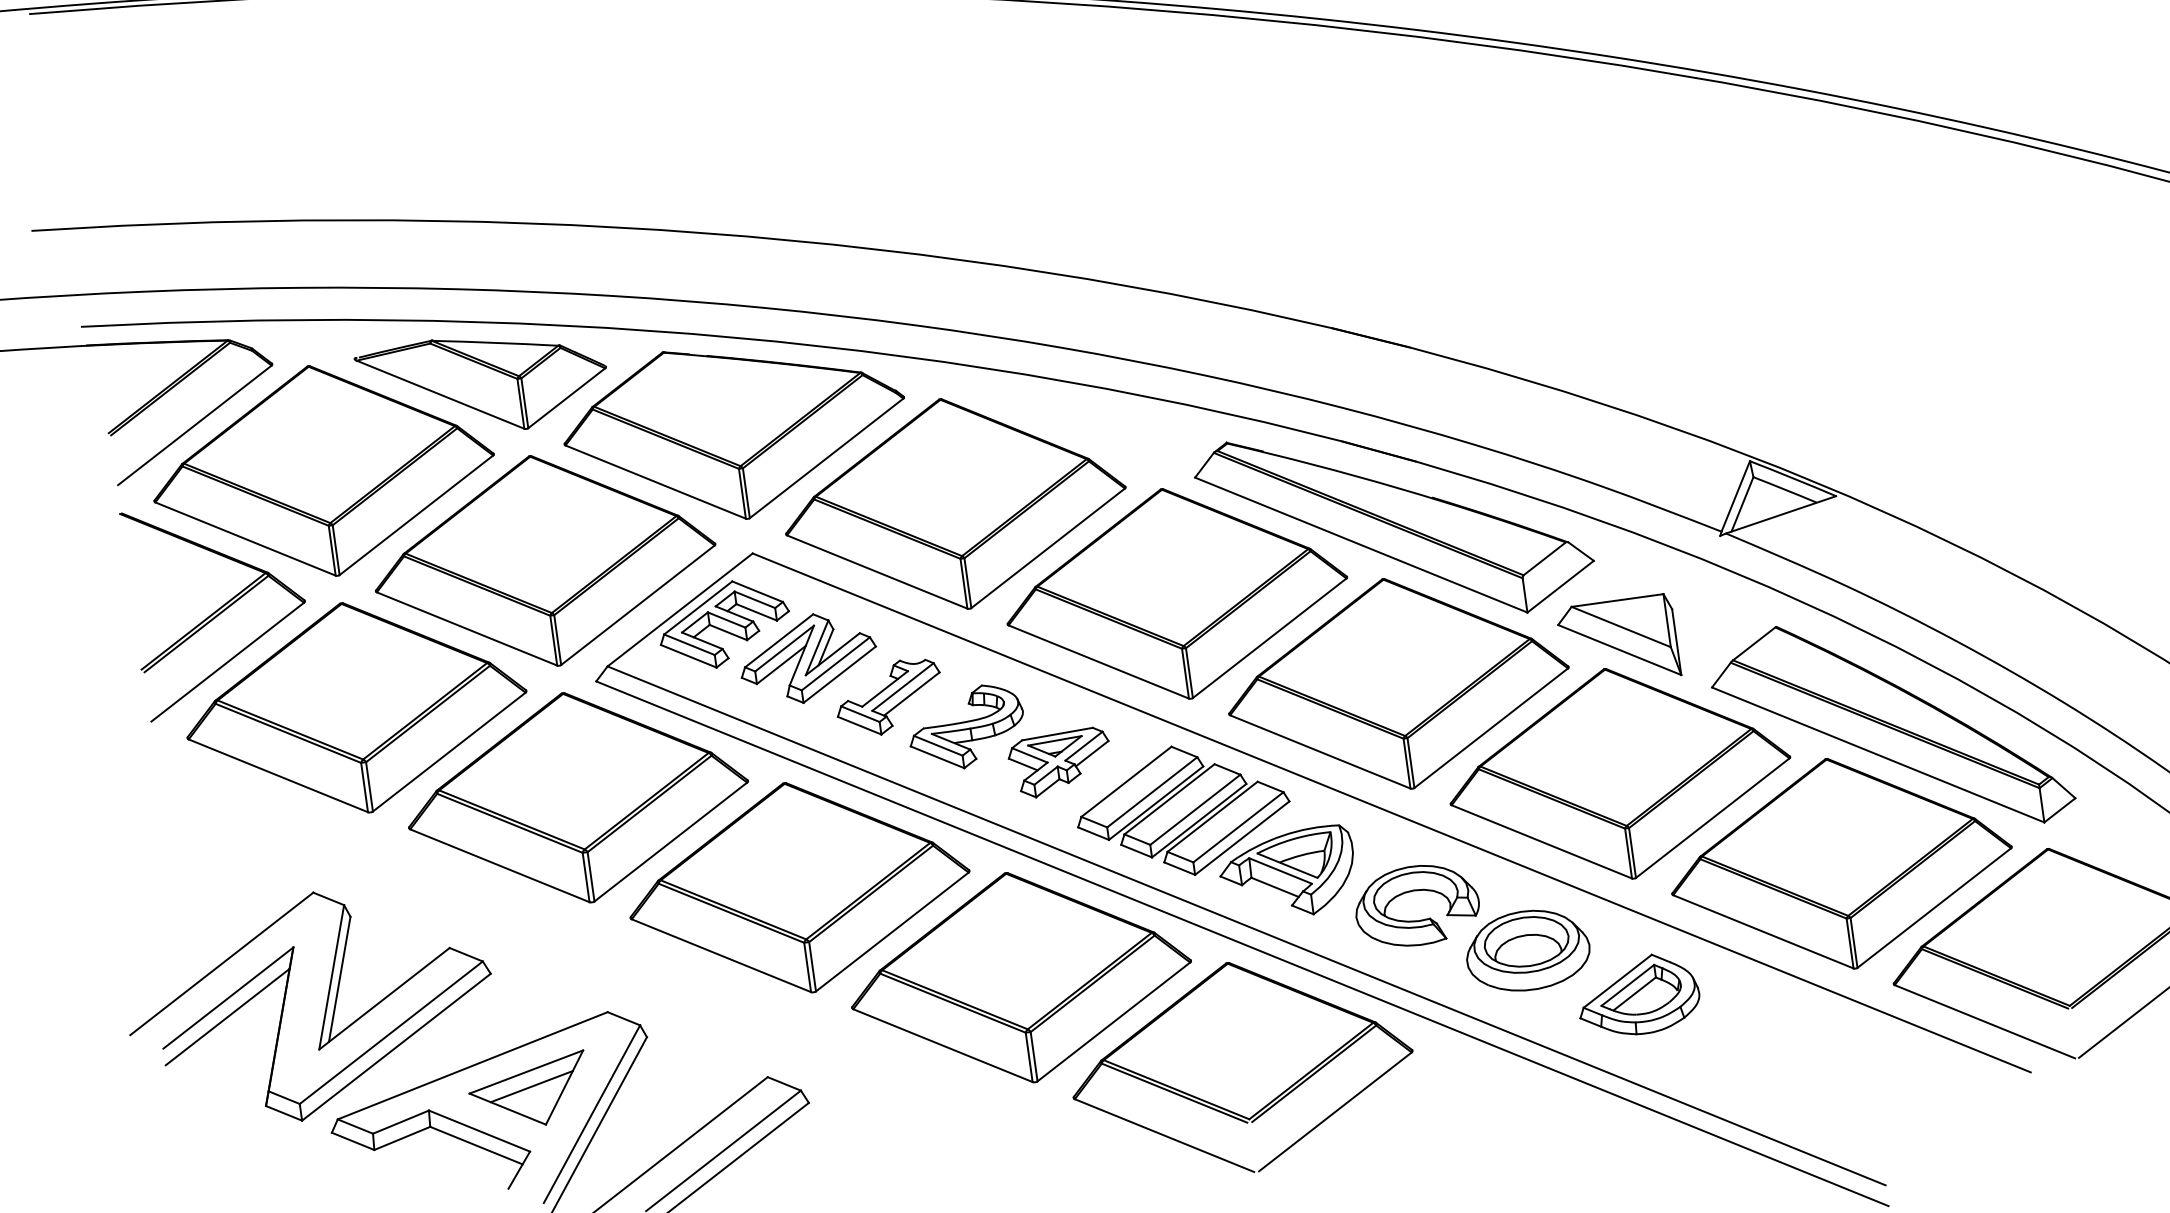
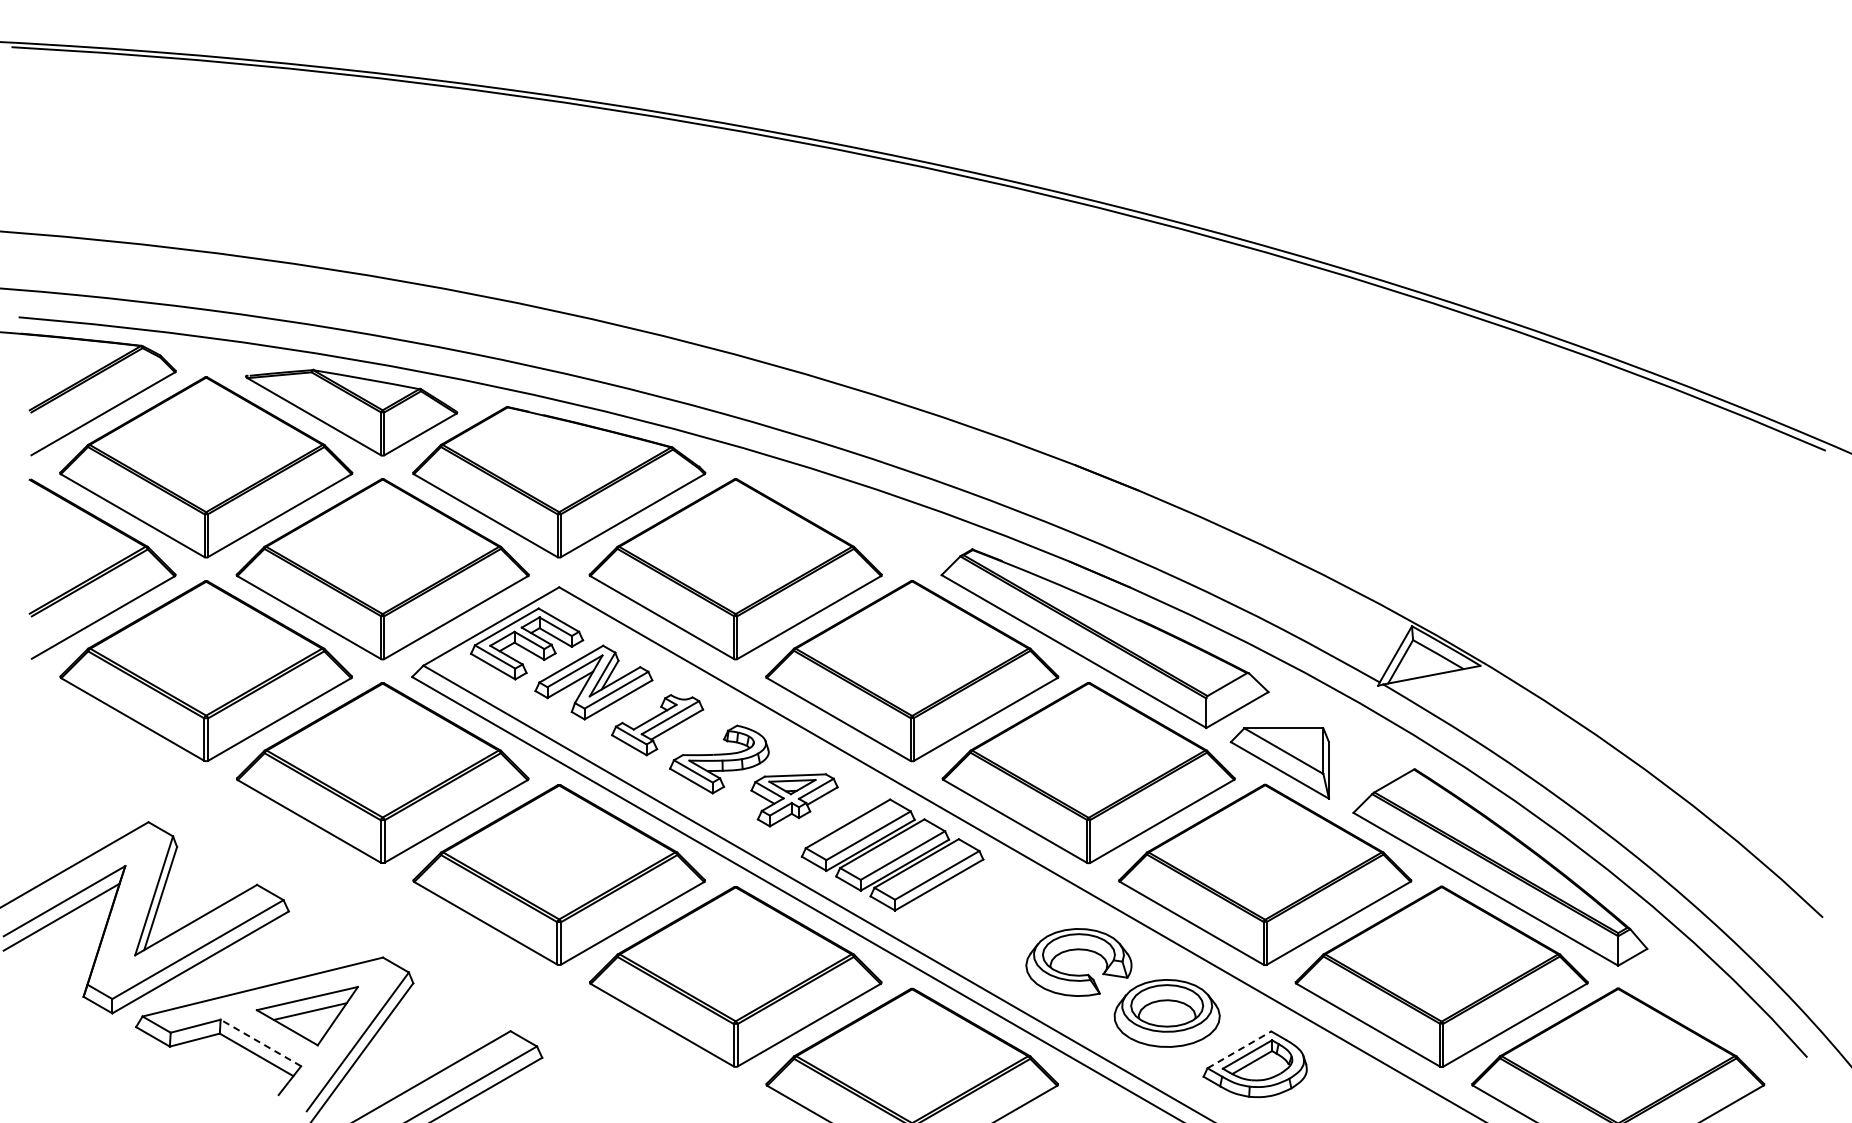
part: (1287, 873) -> (973, 920), removed
line: (1617, 980) -> (1239, 1049), solid -> dashed
line: (478, 1130) -> (260, 1042), solid -> dashed

